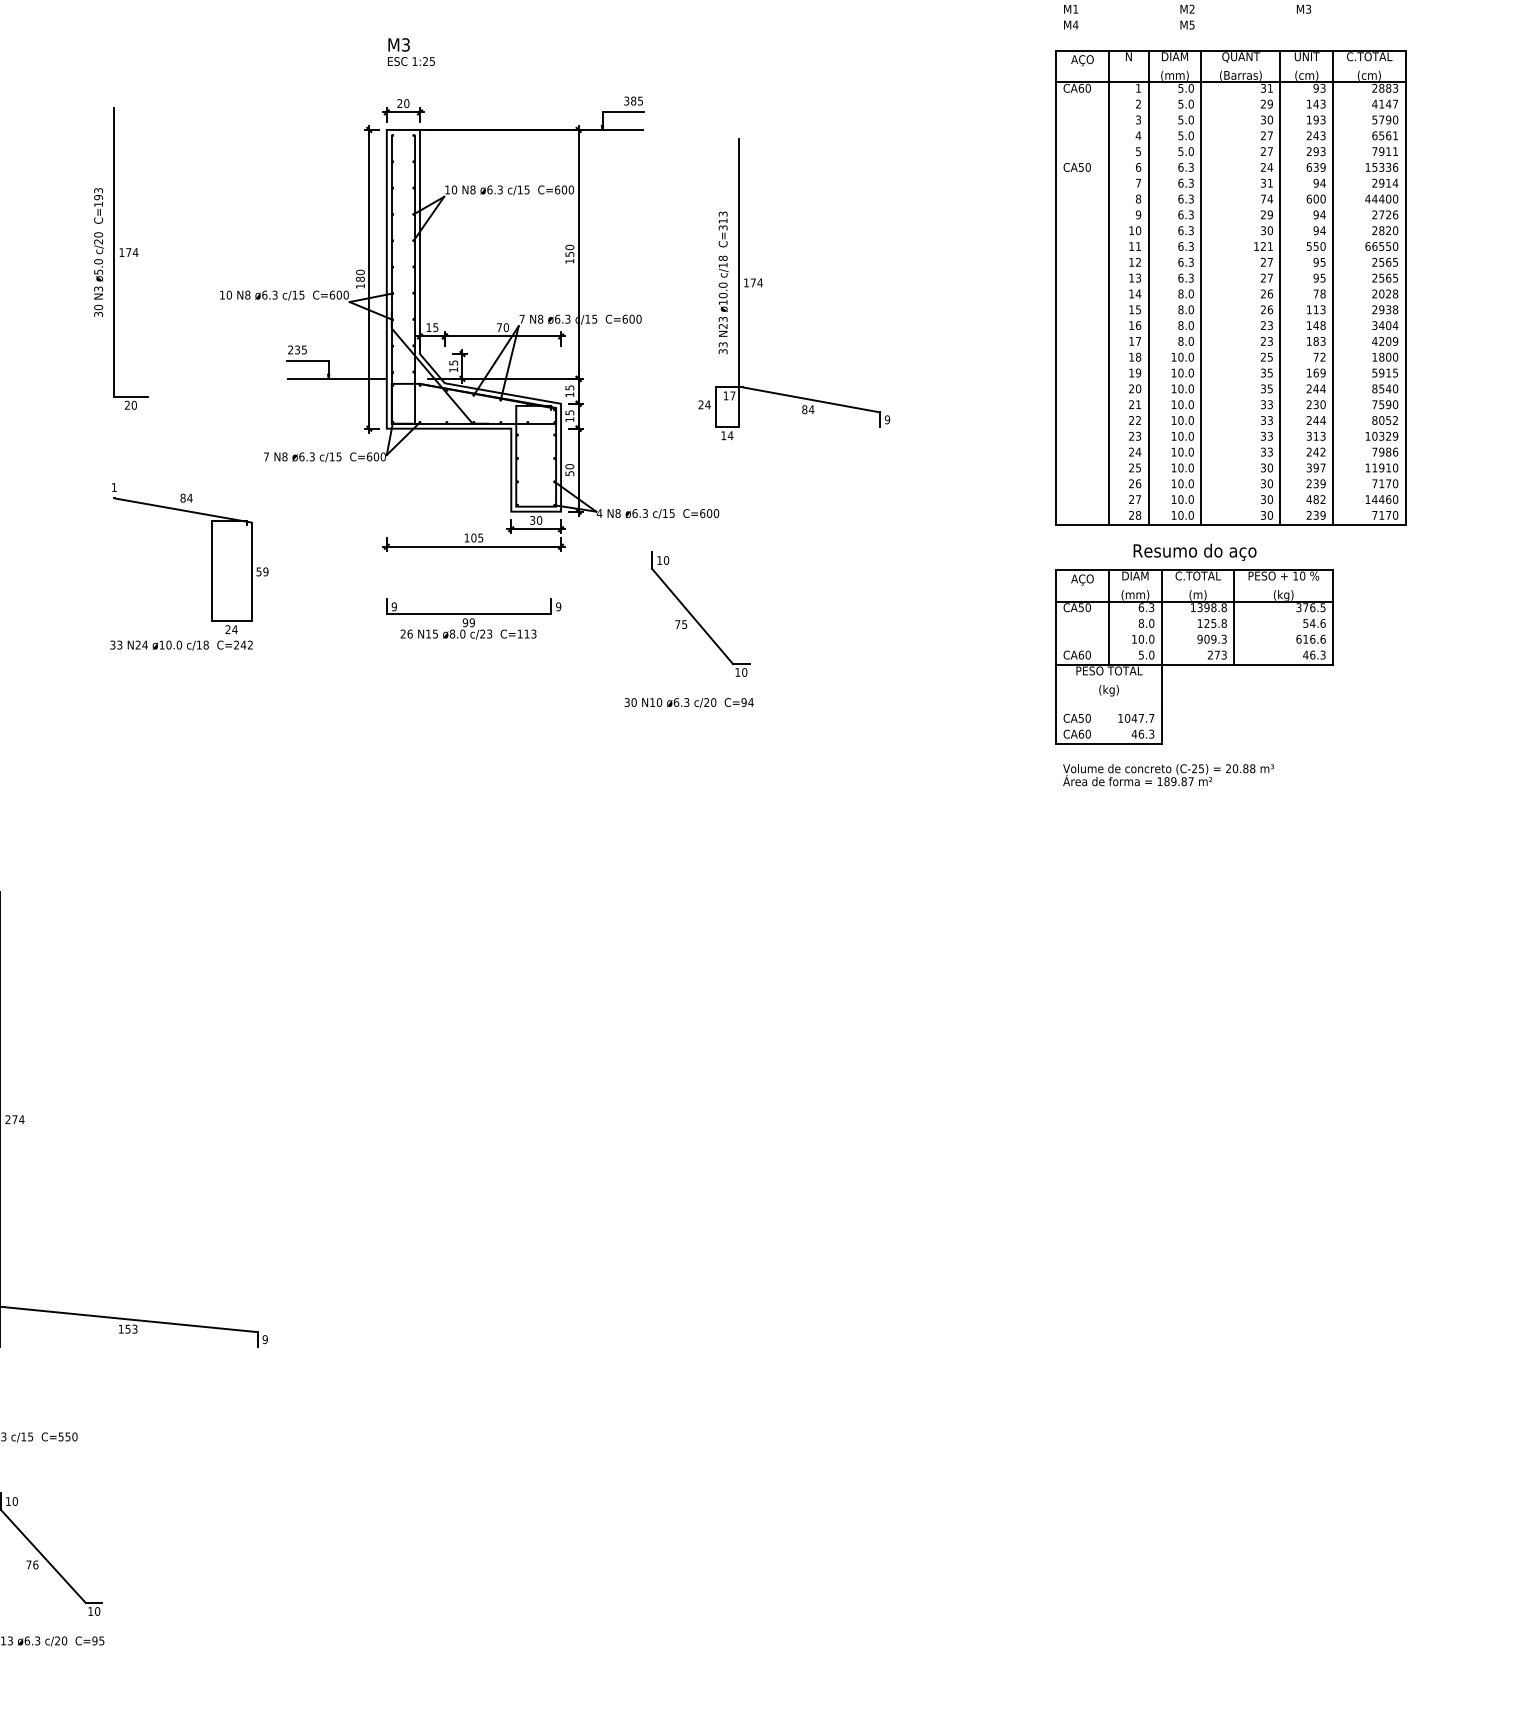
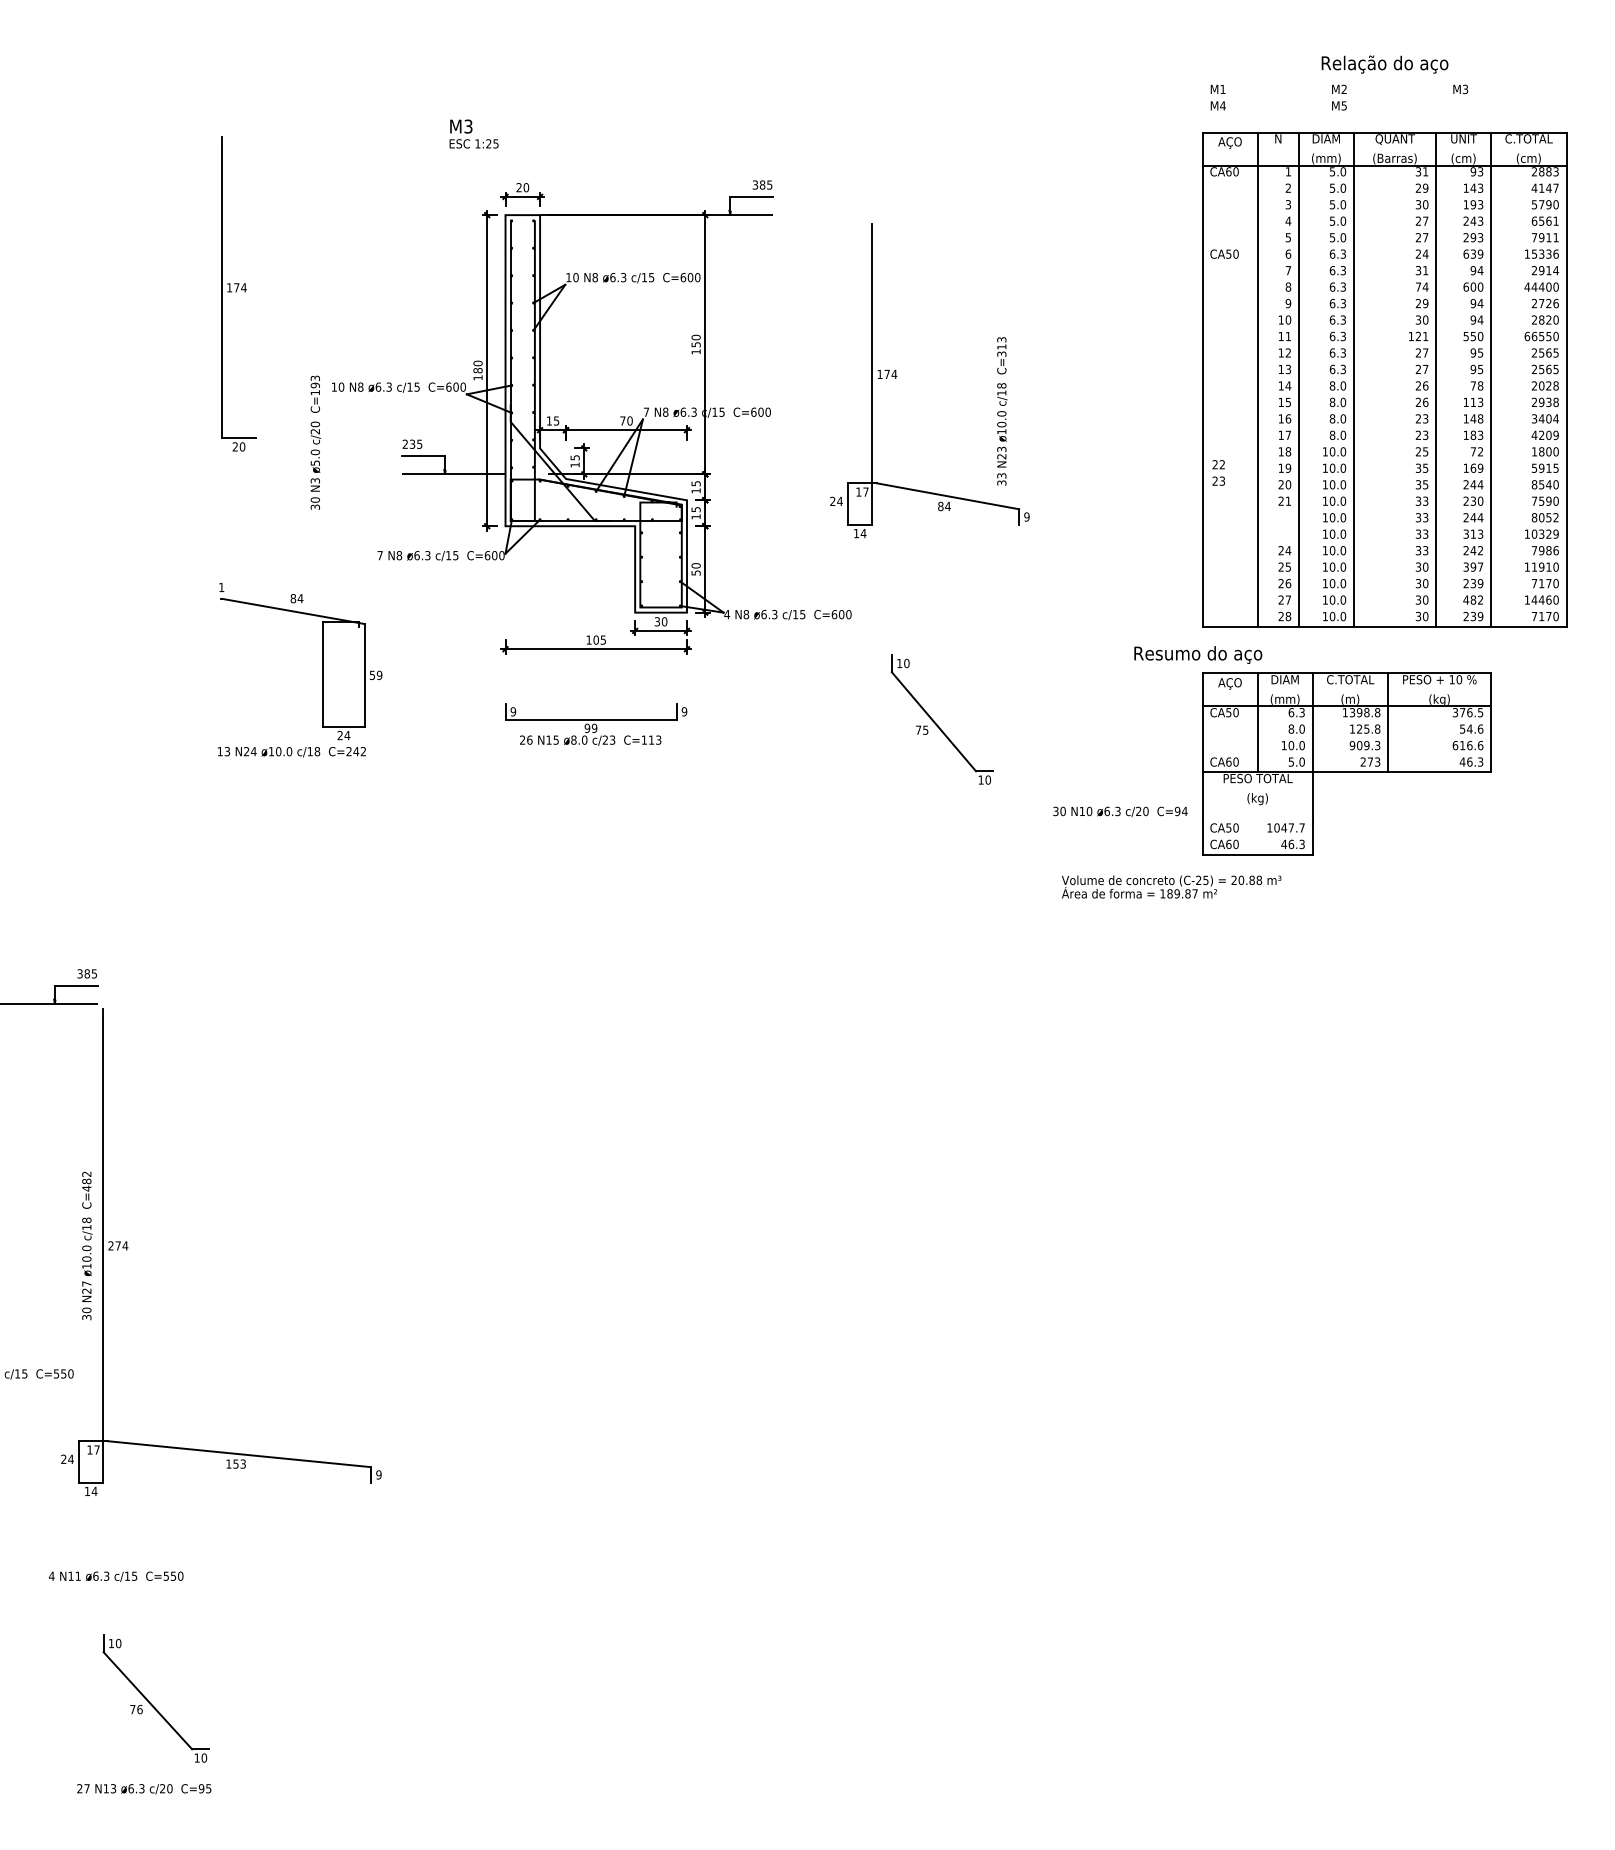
text: (410, 51) -> (473, 133), moved
text: (98, 252) -> (315, 442), moved
part: (130, 258) -> (238, 293), moved
text: (723, 282) -> (1002, 411), moved
text: (1134, 427) -> (1218, 472), moved
text: (1195, 551) -> (1198, 654), moved
part: (695, 618) -> (936, 723), moved
text: (112, 644) -> (219, 751), 33 -> 13
text: (689, 702) -> (1120, 811), moved
text: (1168, 774) -> (1171, 886), moved

